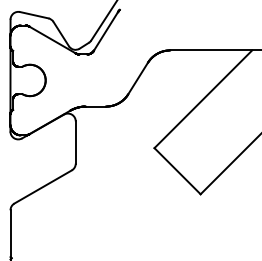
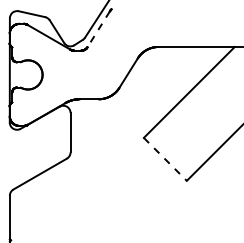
line: (105, 31) -> (98, 29), solid -> dashed
line: (177, 171) -> (165, 159), solid -> dashed

